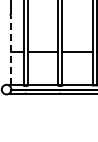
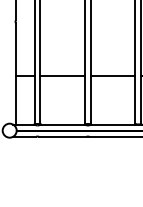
line: (10, 50) -> (15, 73), dashed -> solid

